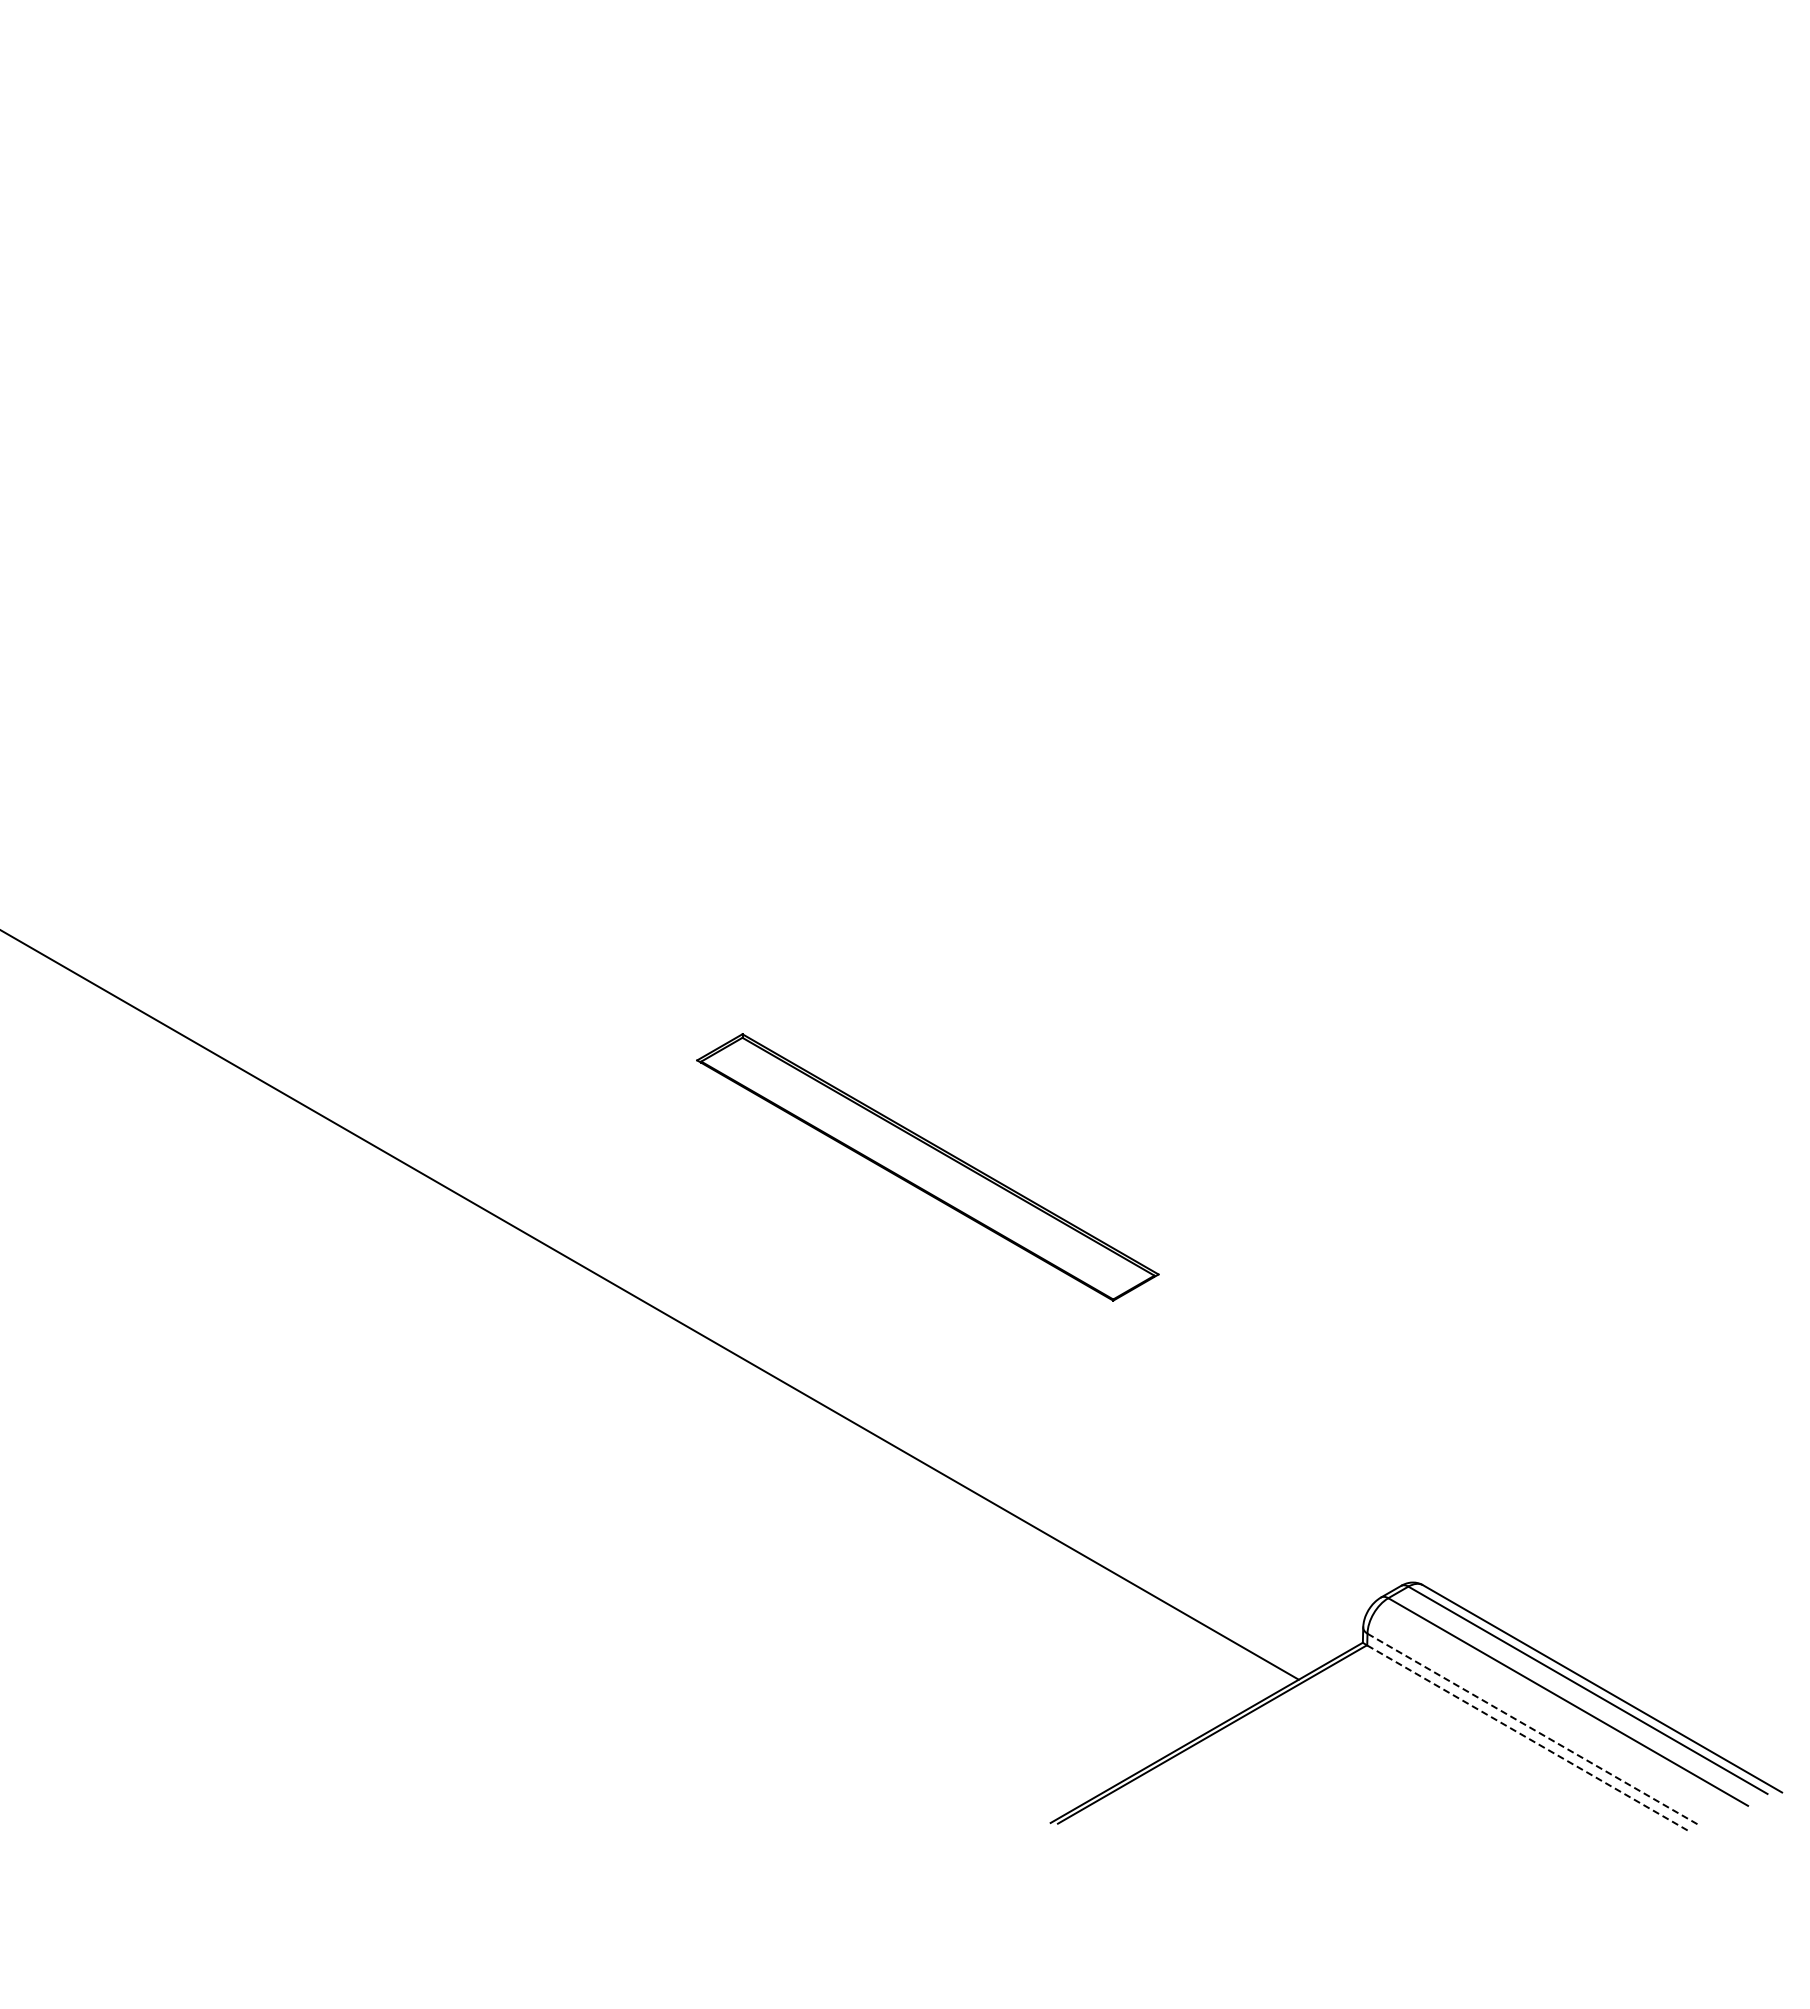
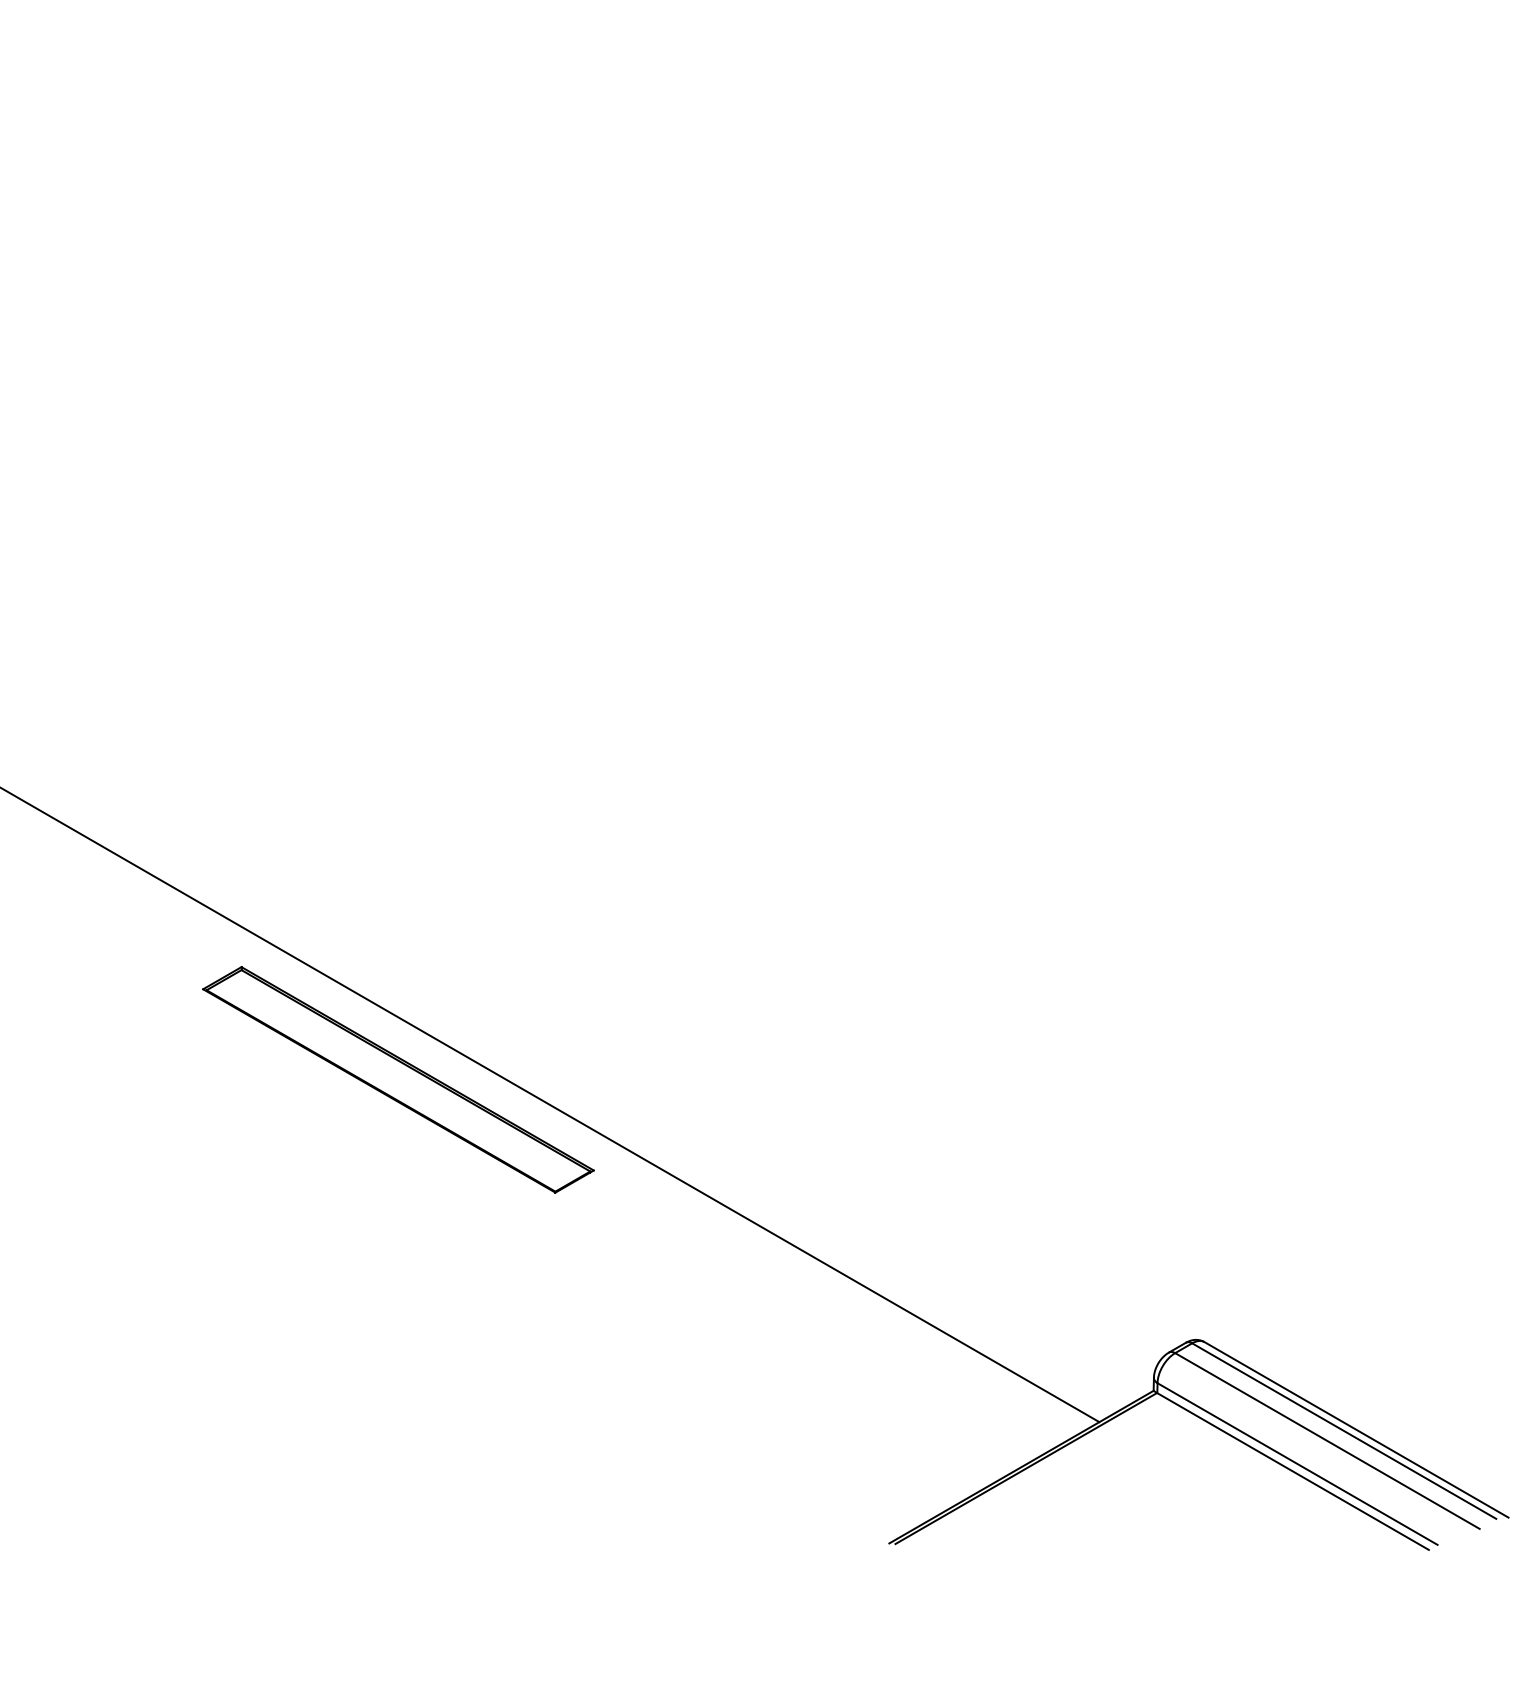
part: (927, 1167) -> (398, 1079), moved
line: (1532, 1729) -> (1297, 1464), dashed -> solid
line: (1528, 1738) -> (1293, 1471), dashed -> solid

